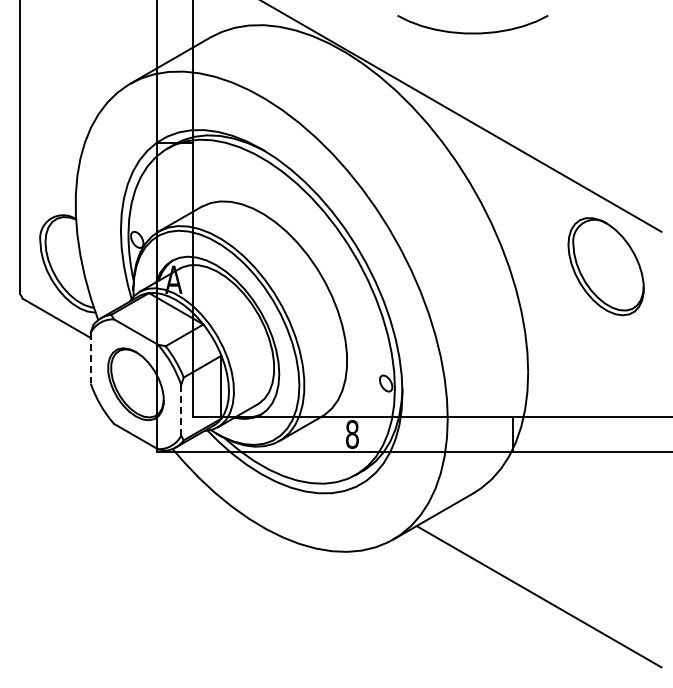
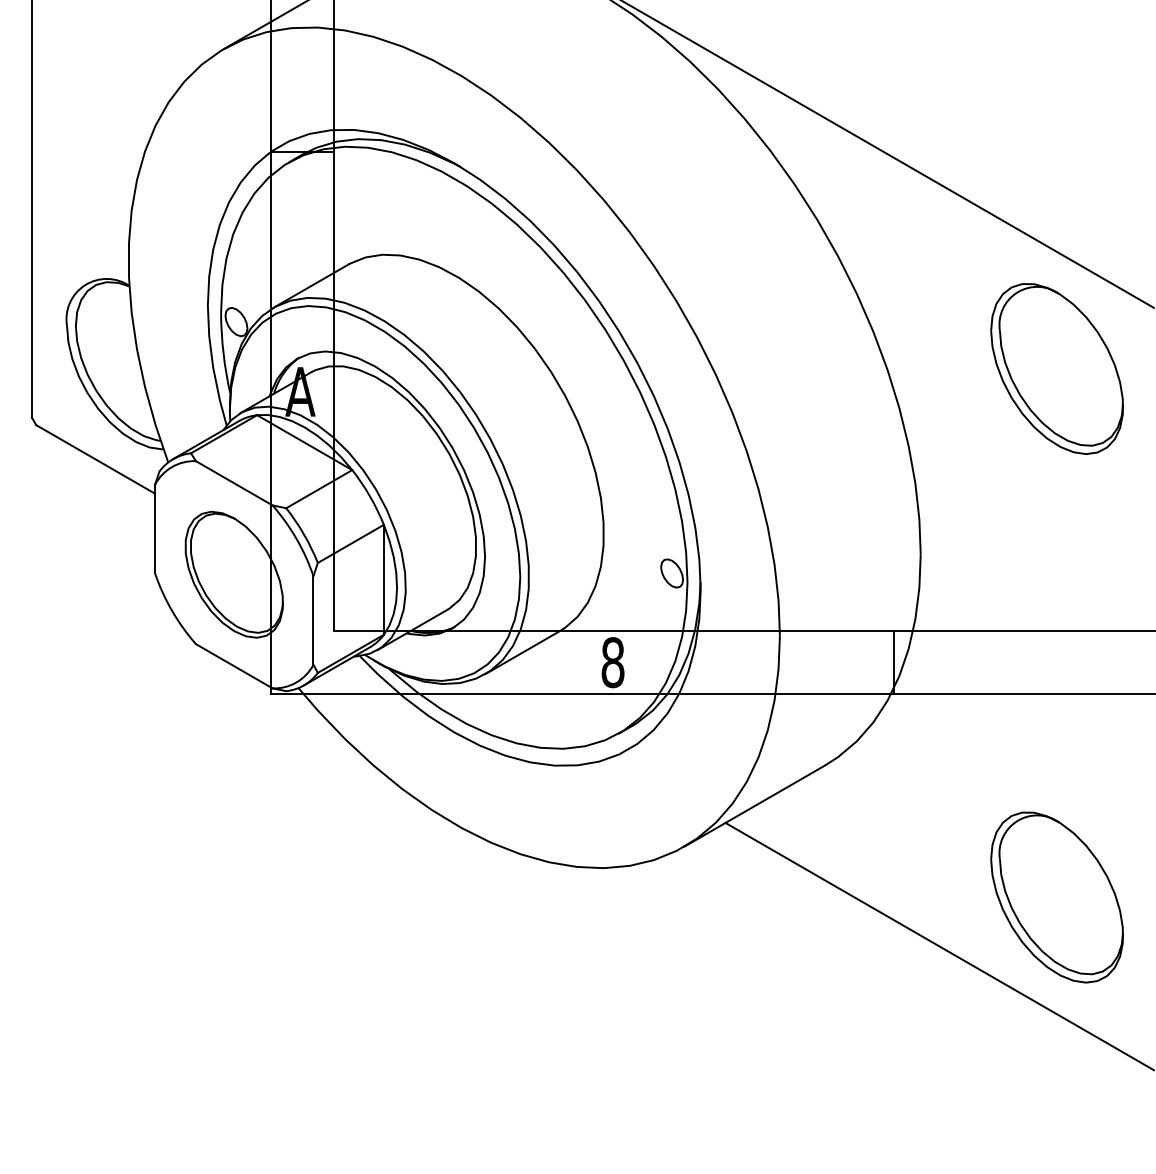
line: (90, 358) -> (154, 529), dashed -> solid
line: (181, 409) -> (313, 618), dashed -> solid
part: (605, 568) -> (1055, 897), added

